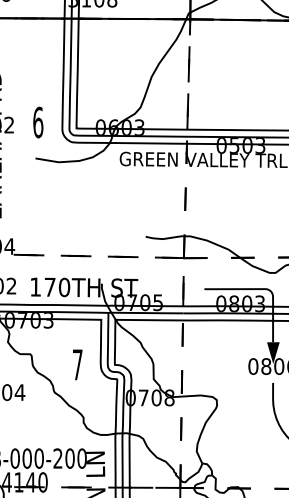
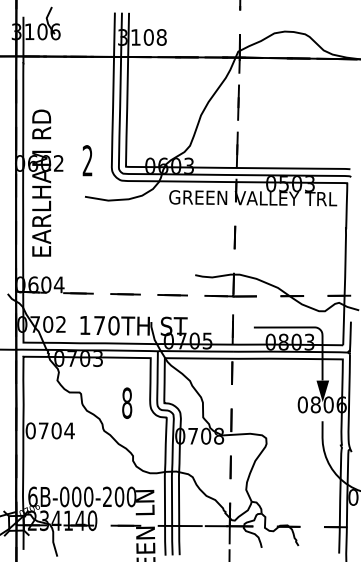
text: (38, 122) -> (87, 160), 6 -> 2
text: (78, 364) -> (127, 402), 7 -> 8

